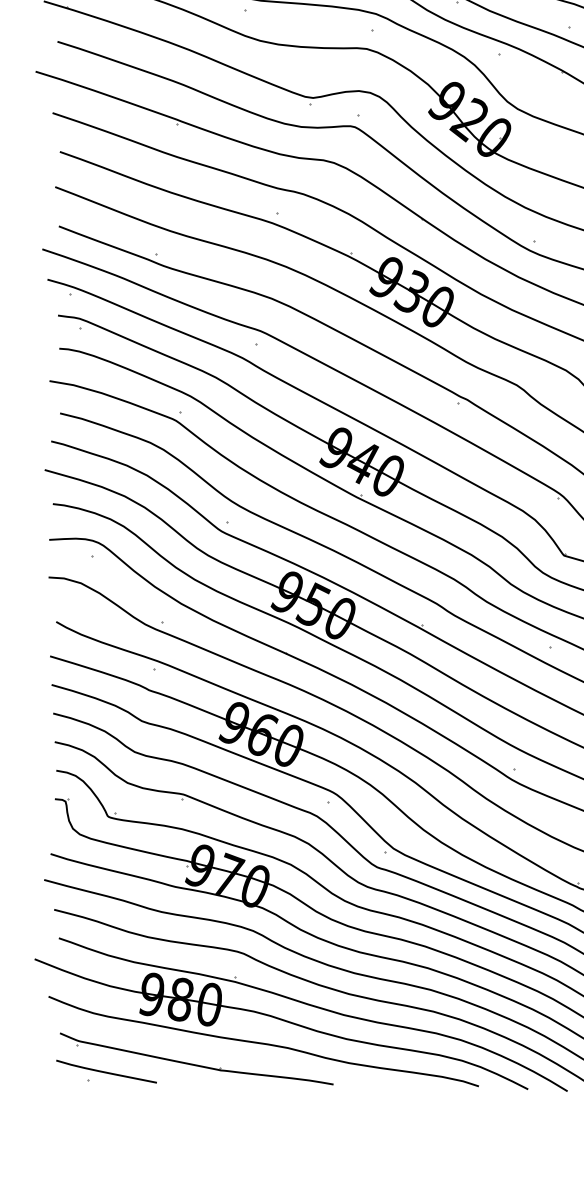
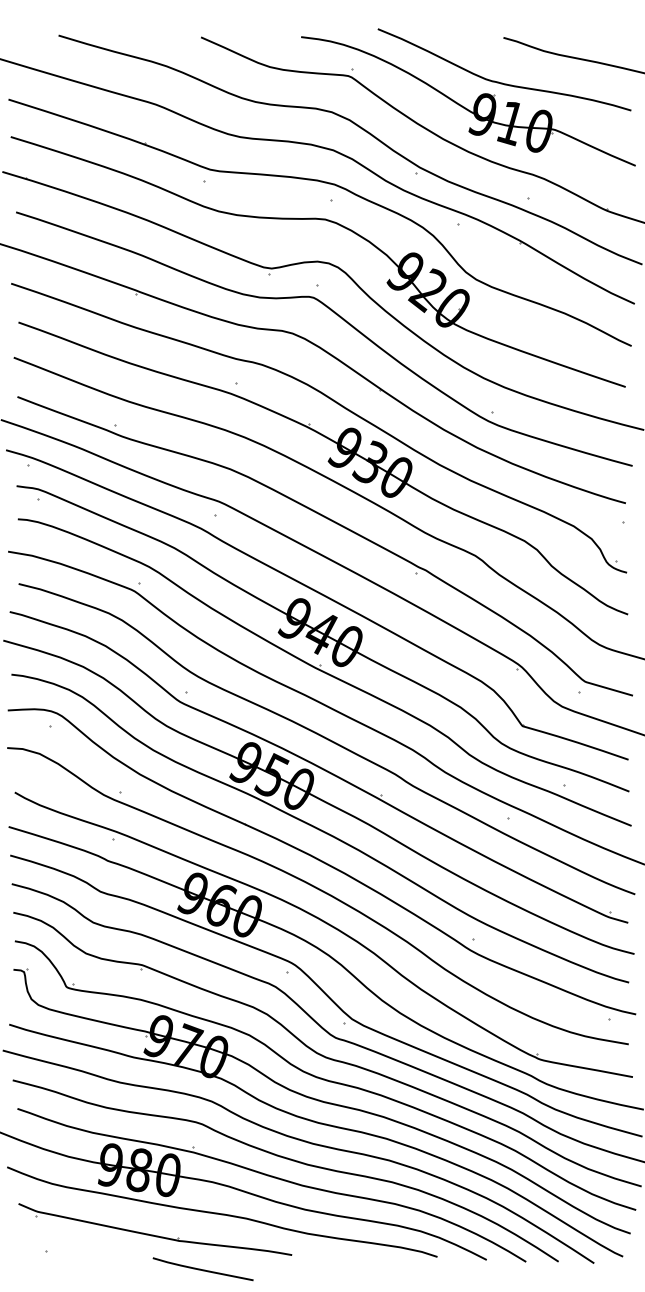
curve: (105, 1071) -> (202, 1269), moved

